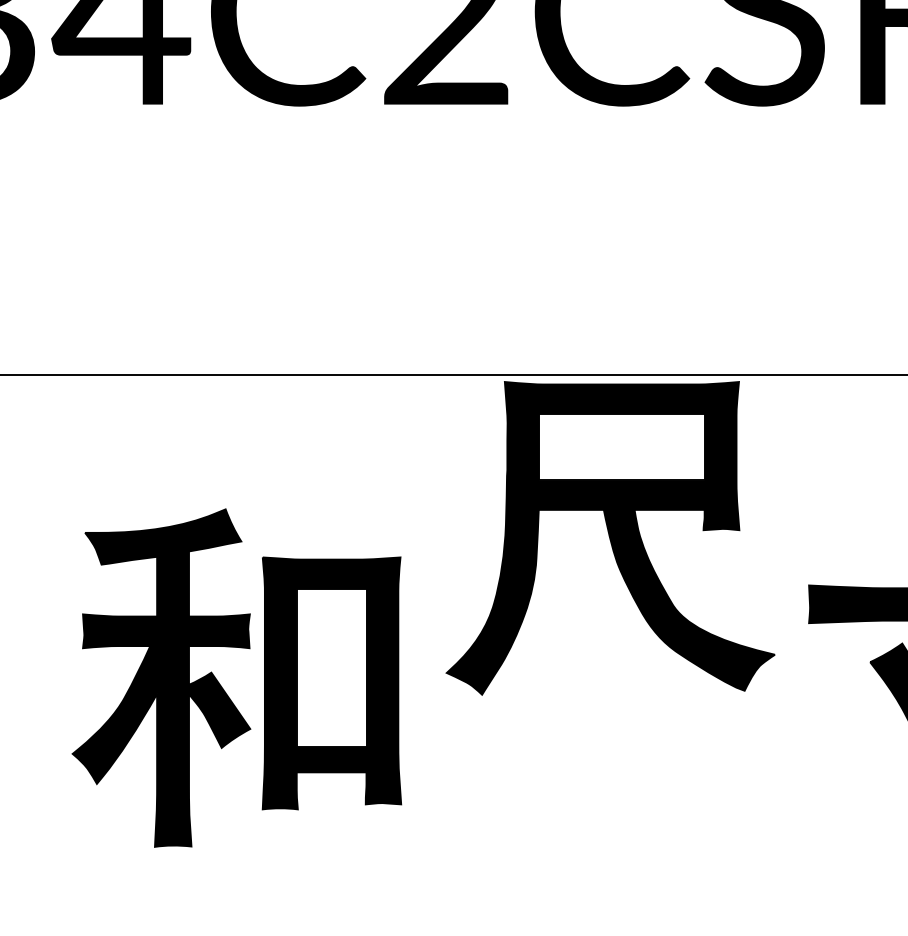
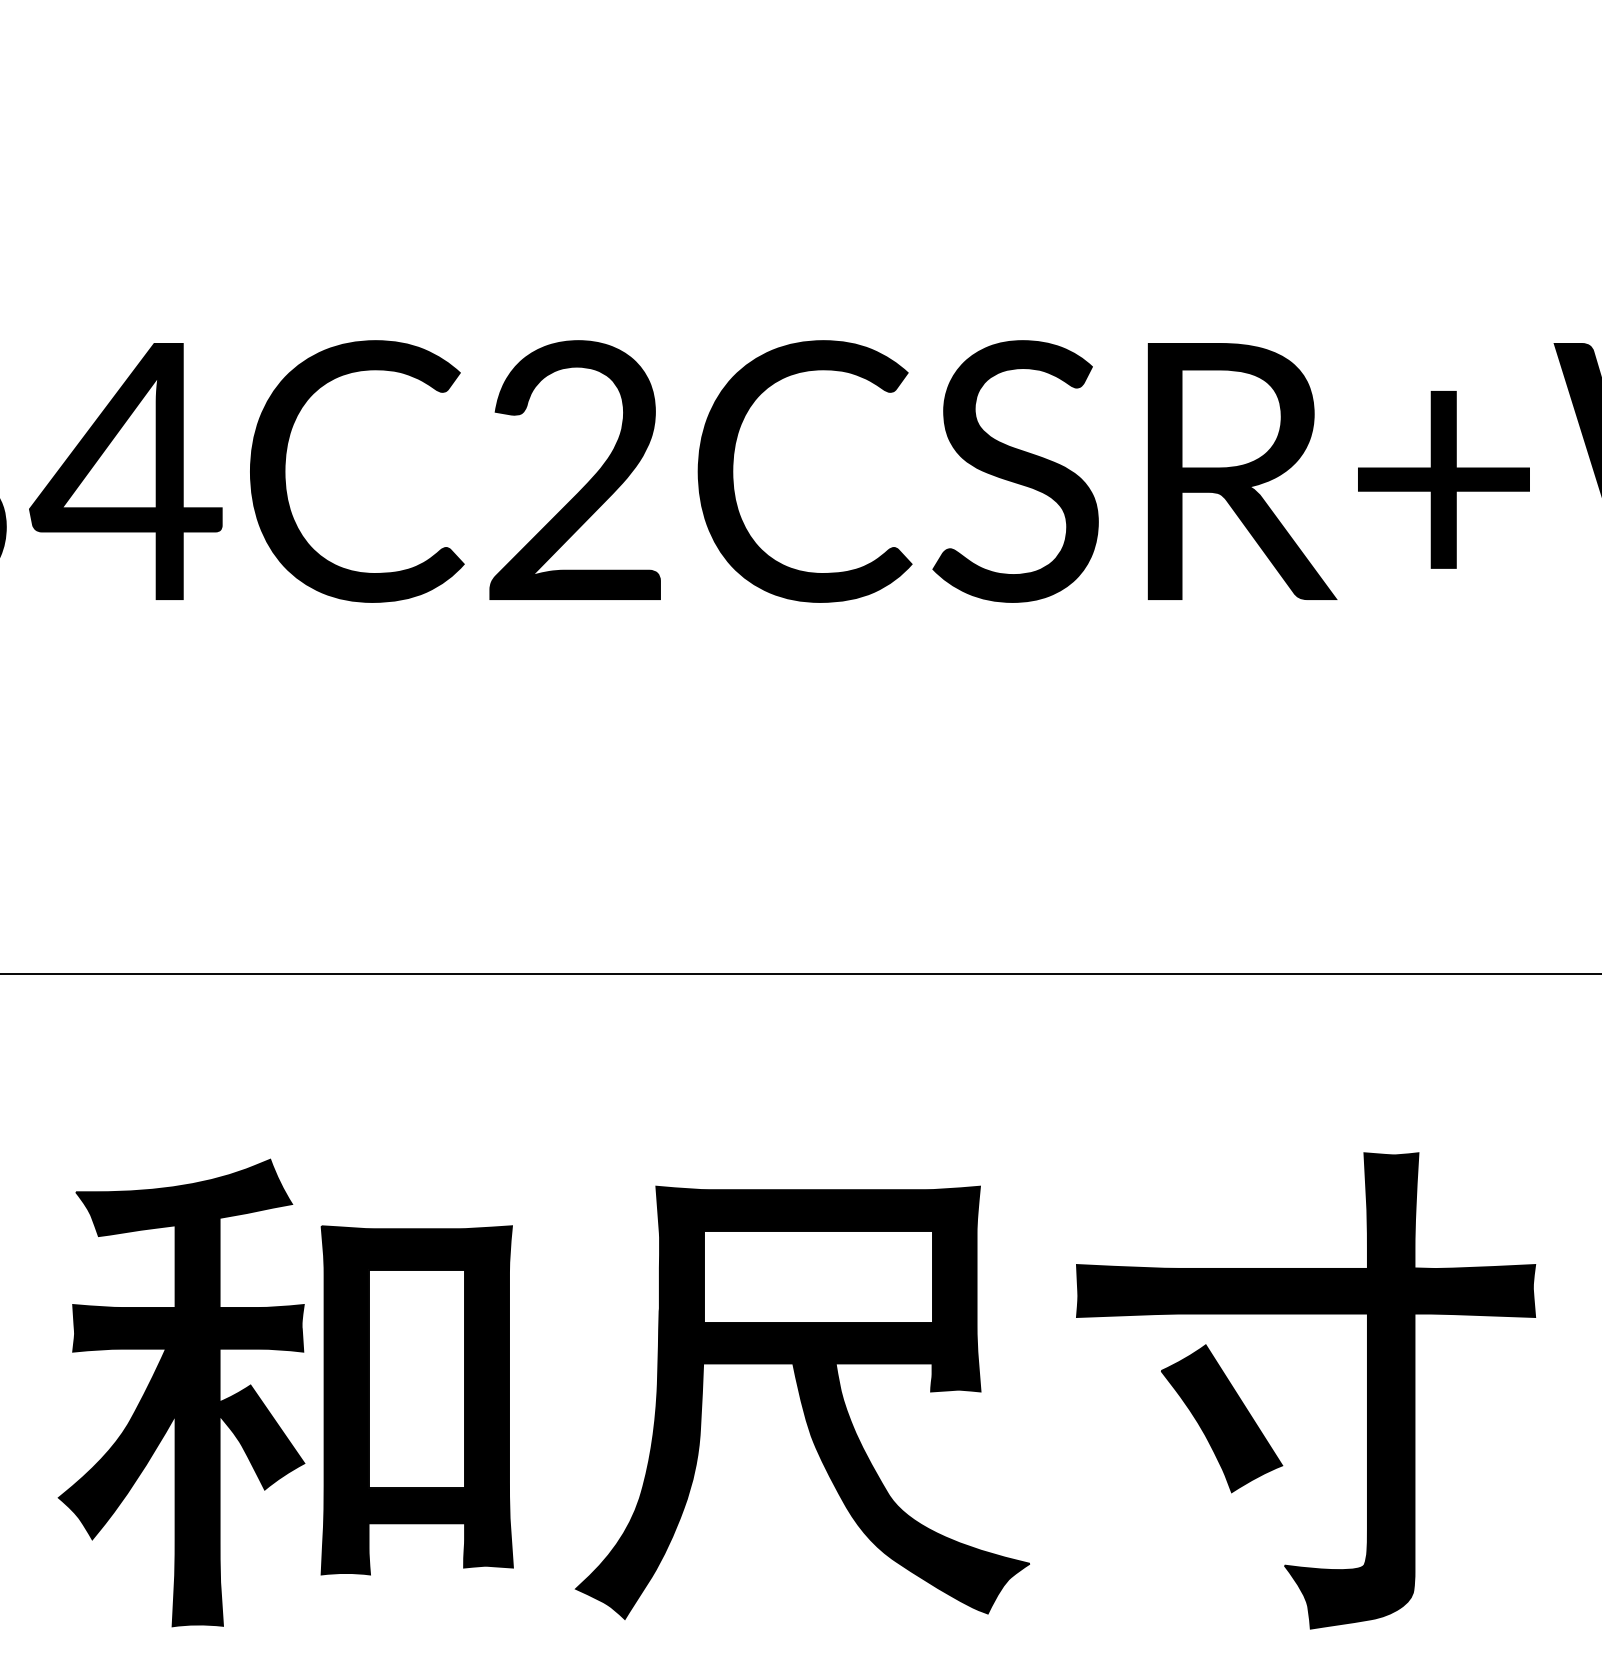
part: (609, 538) -> (801, 1402), moved

